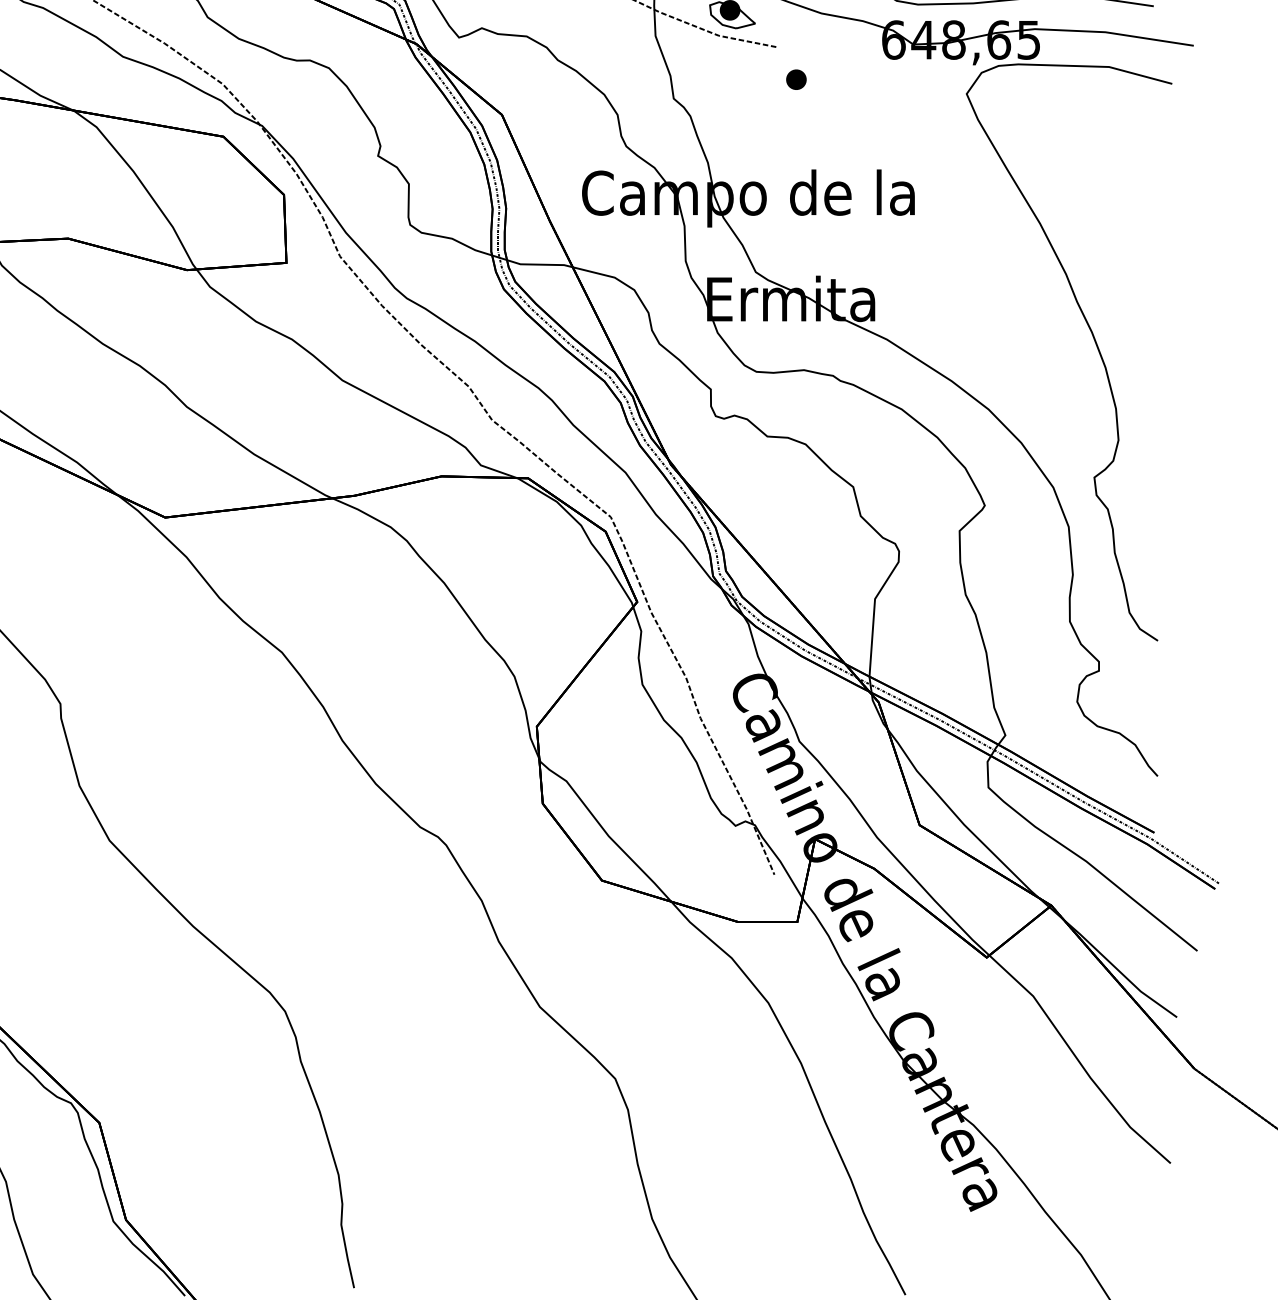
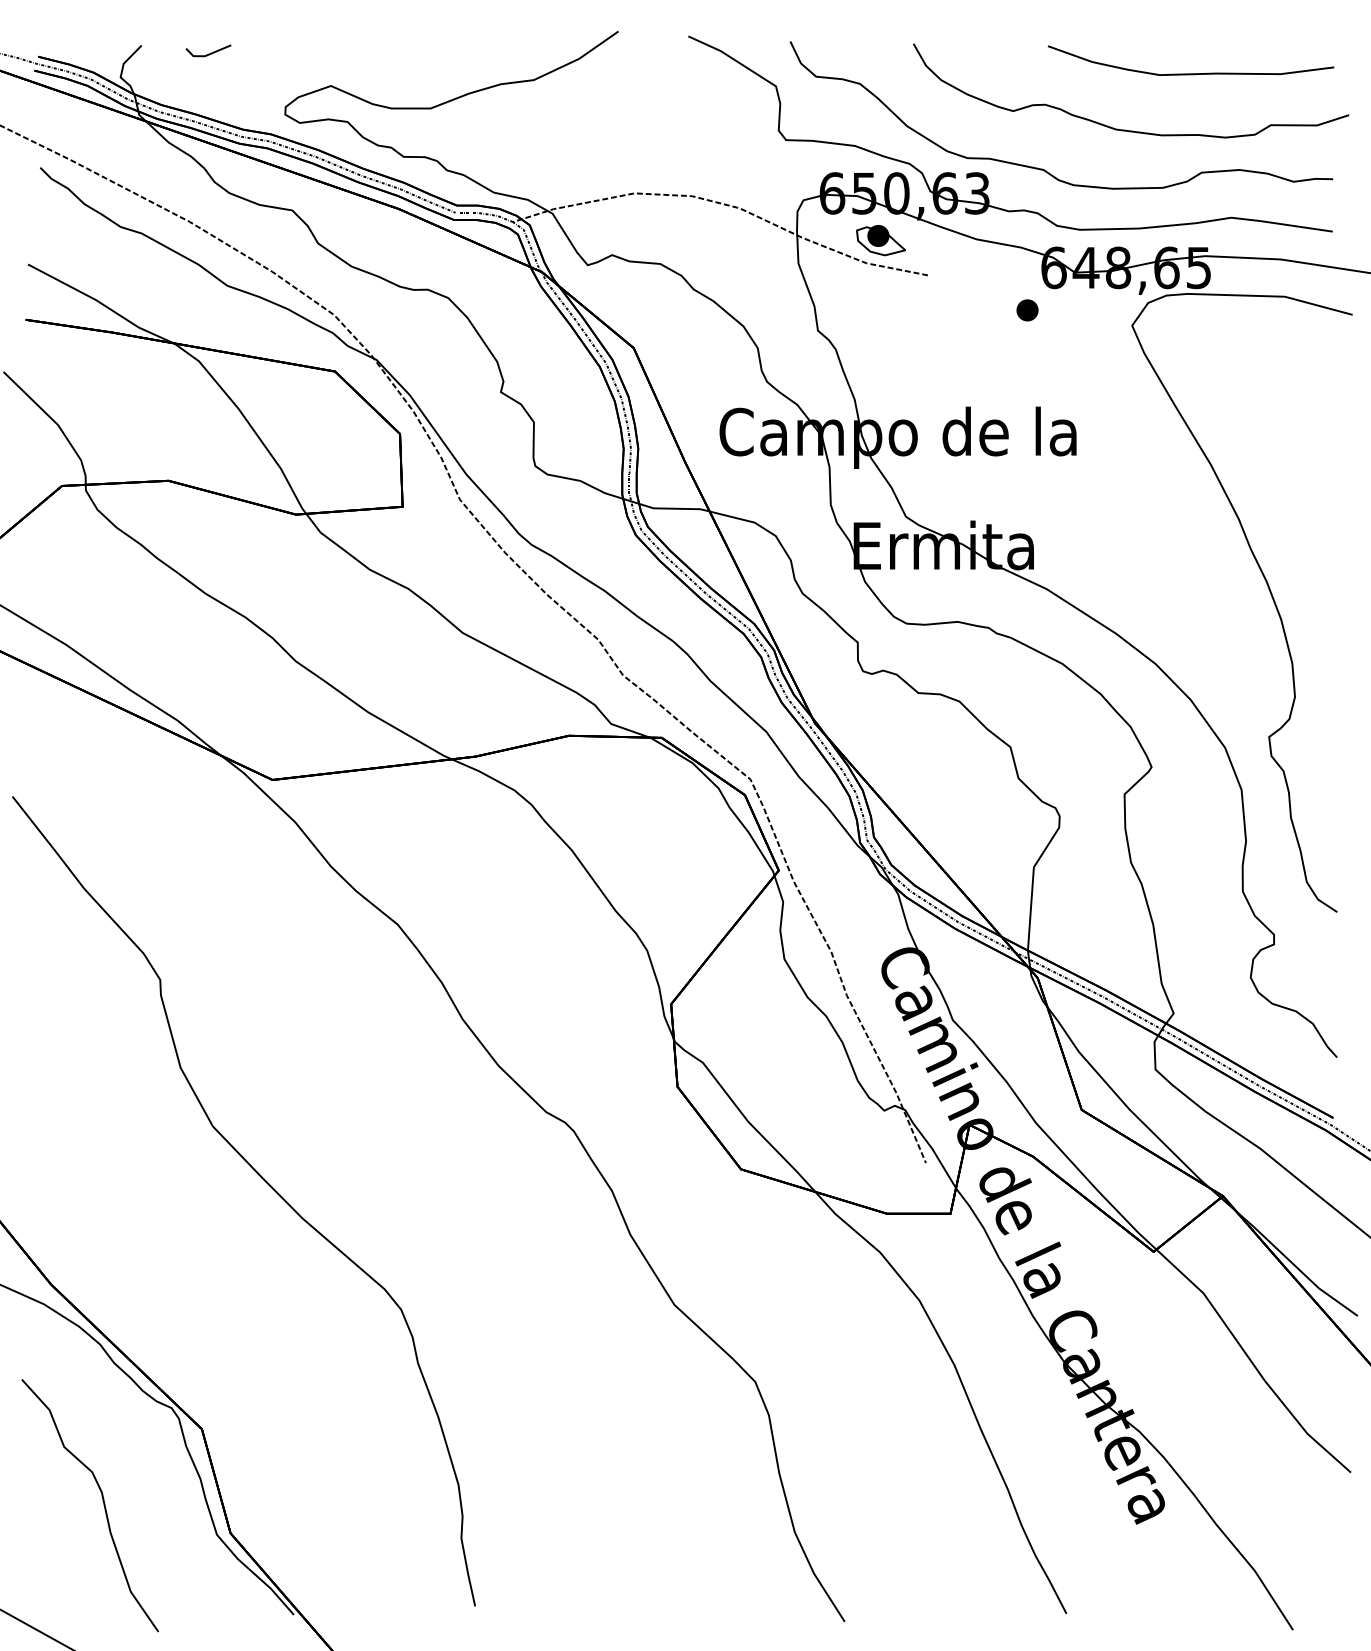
part: (796, 79) -> (1027, 310), moved

